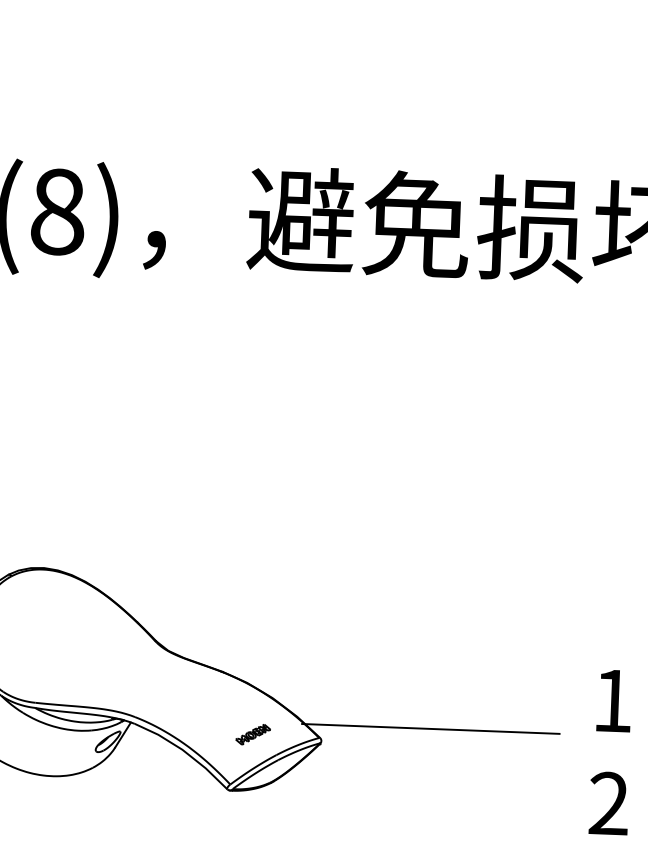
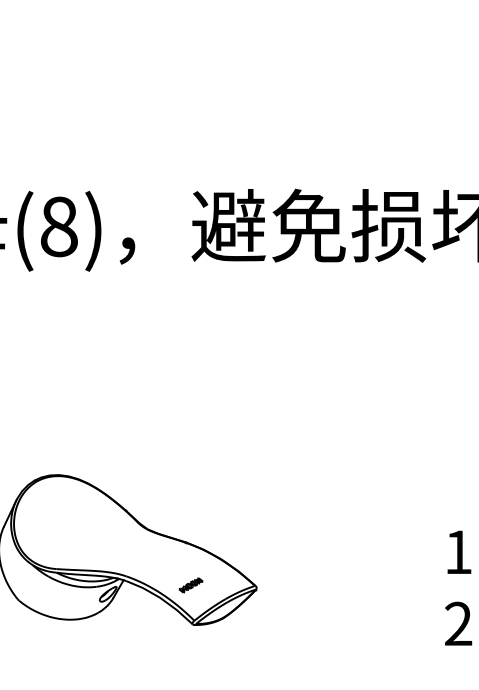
line: (430, 728) -> (332, 576), removed
part: (252, 734) -> (190, 585), moved

